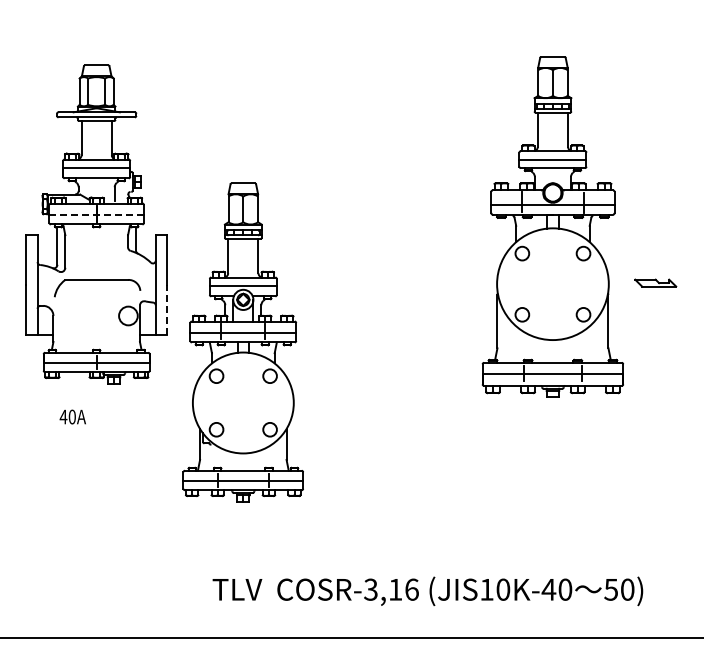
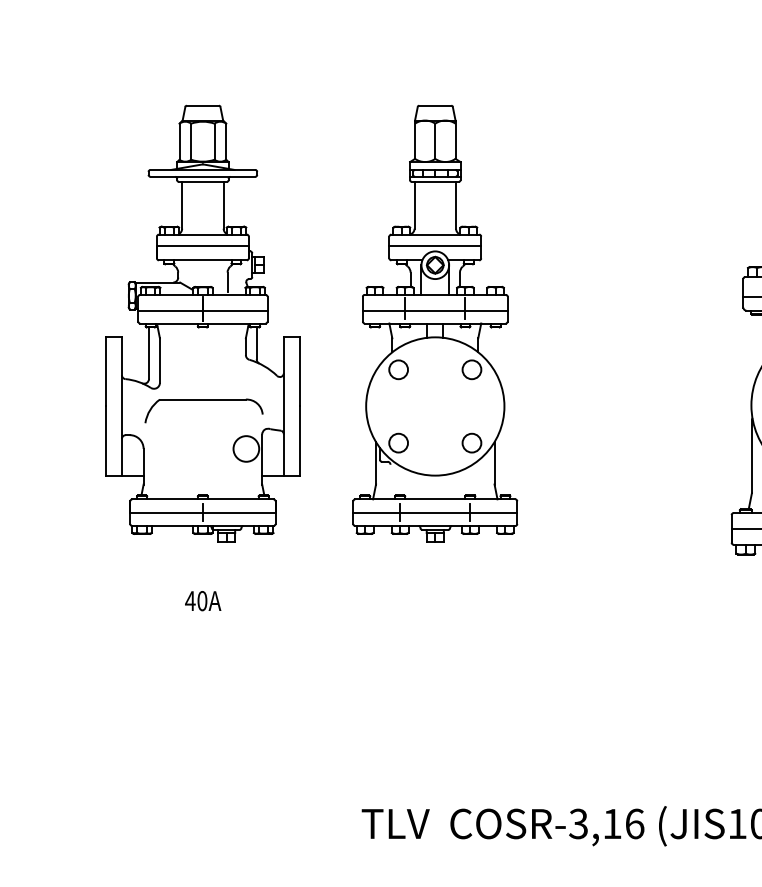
line: (97, 215) -> (203, 311), dashed -> solid
line: (167, 309) -> (299, 440), dashed -> solid
part: (242, 342) -> (434, 323), moved
text: (72, 416) -> (202, 600), moved

